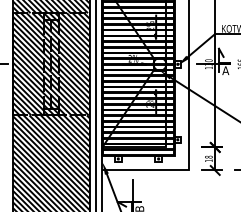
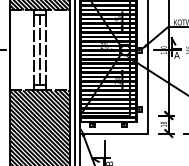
hatch: (51, 64) -> (40, 50), removed

